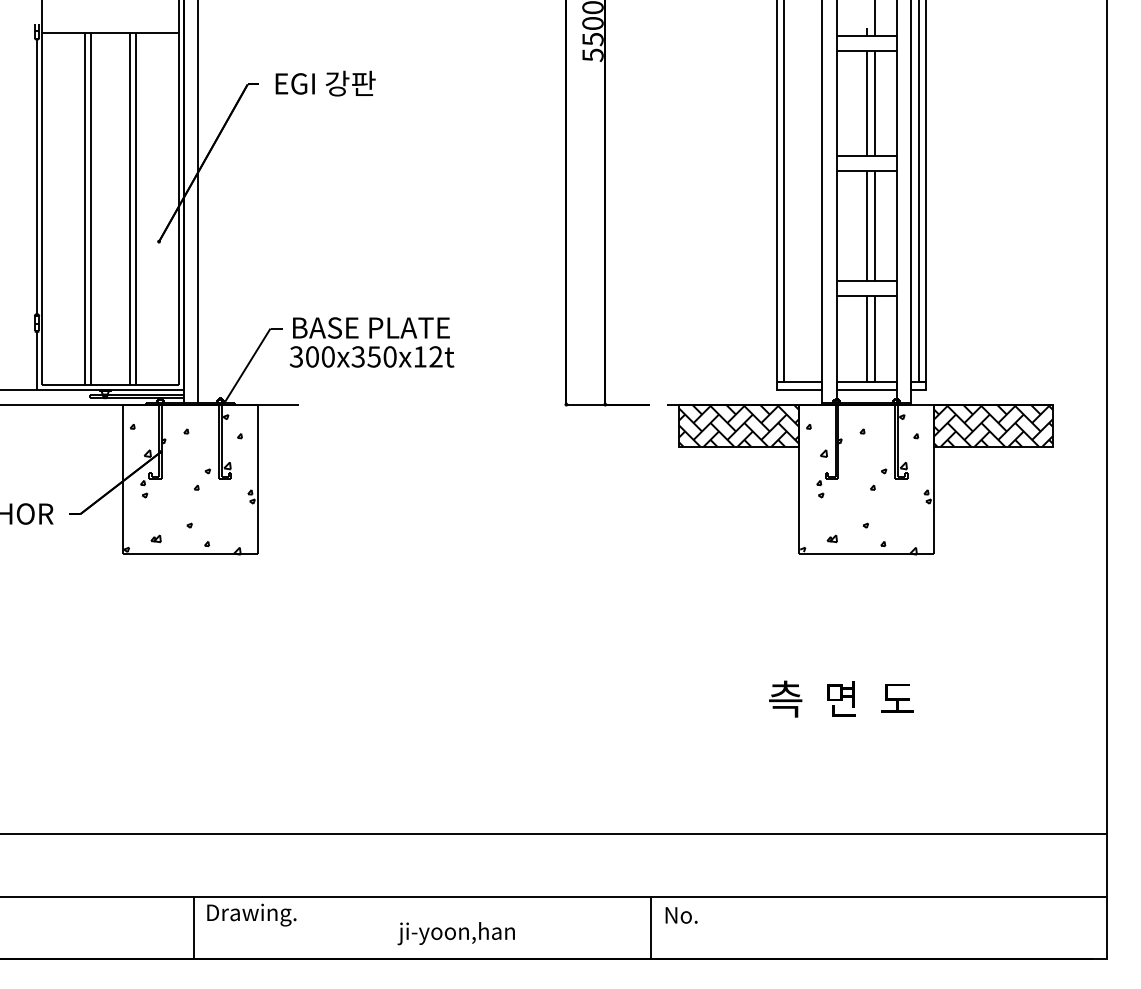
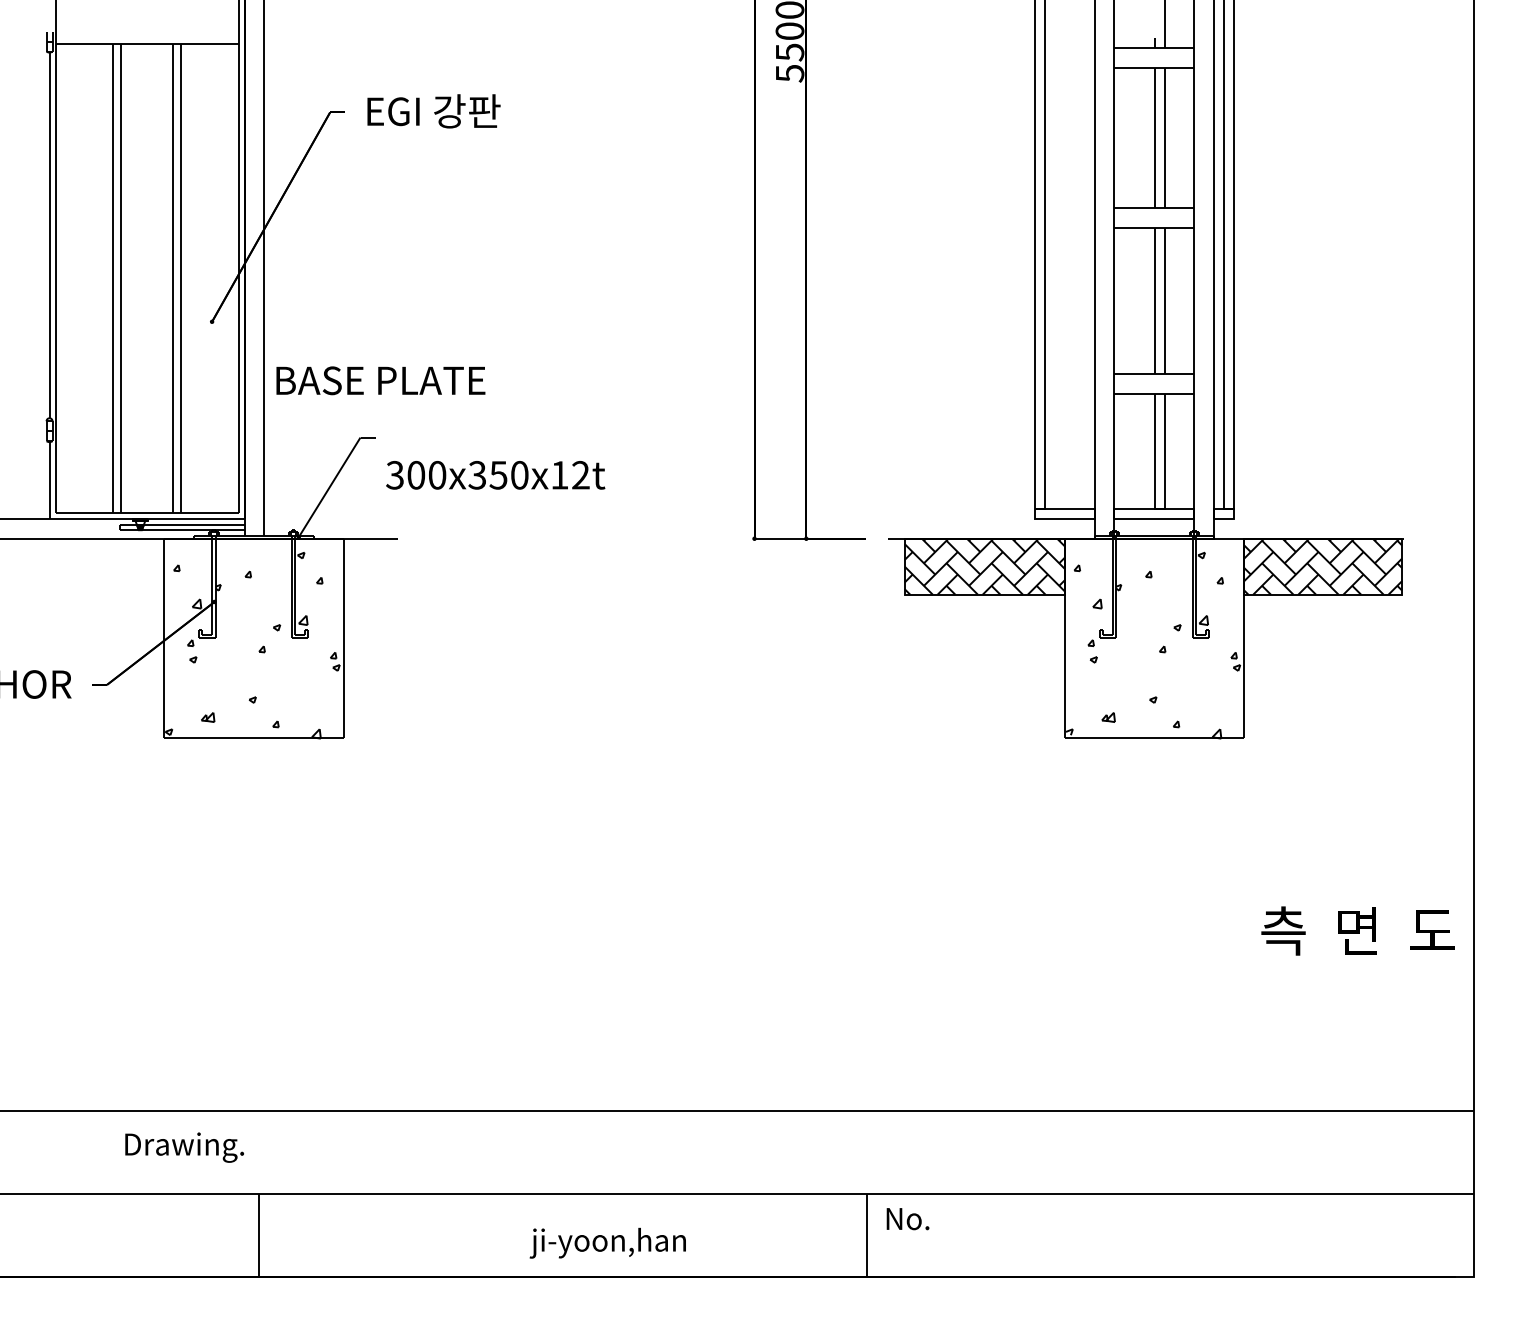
text: (371, 327) -> (380, 380), moved
text: (841, 698) -> (1357, 930), moved
text: (251, 915) -> (184, 1147), moved

